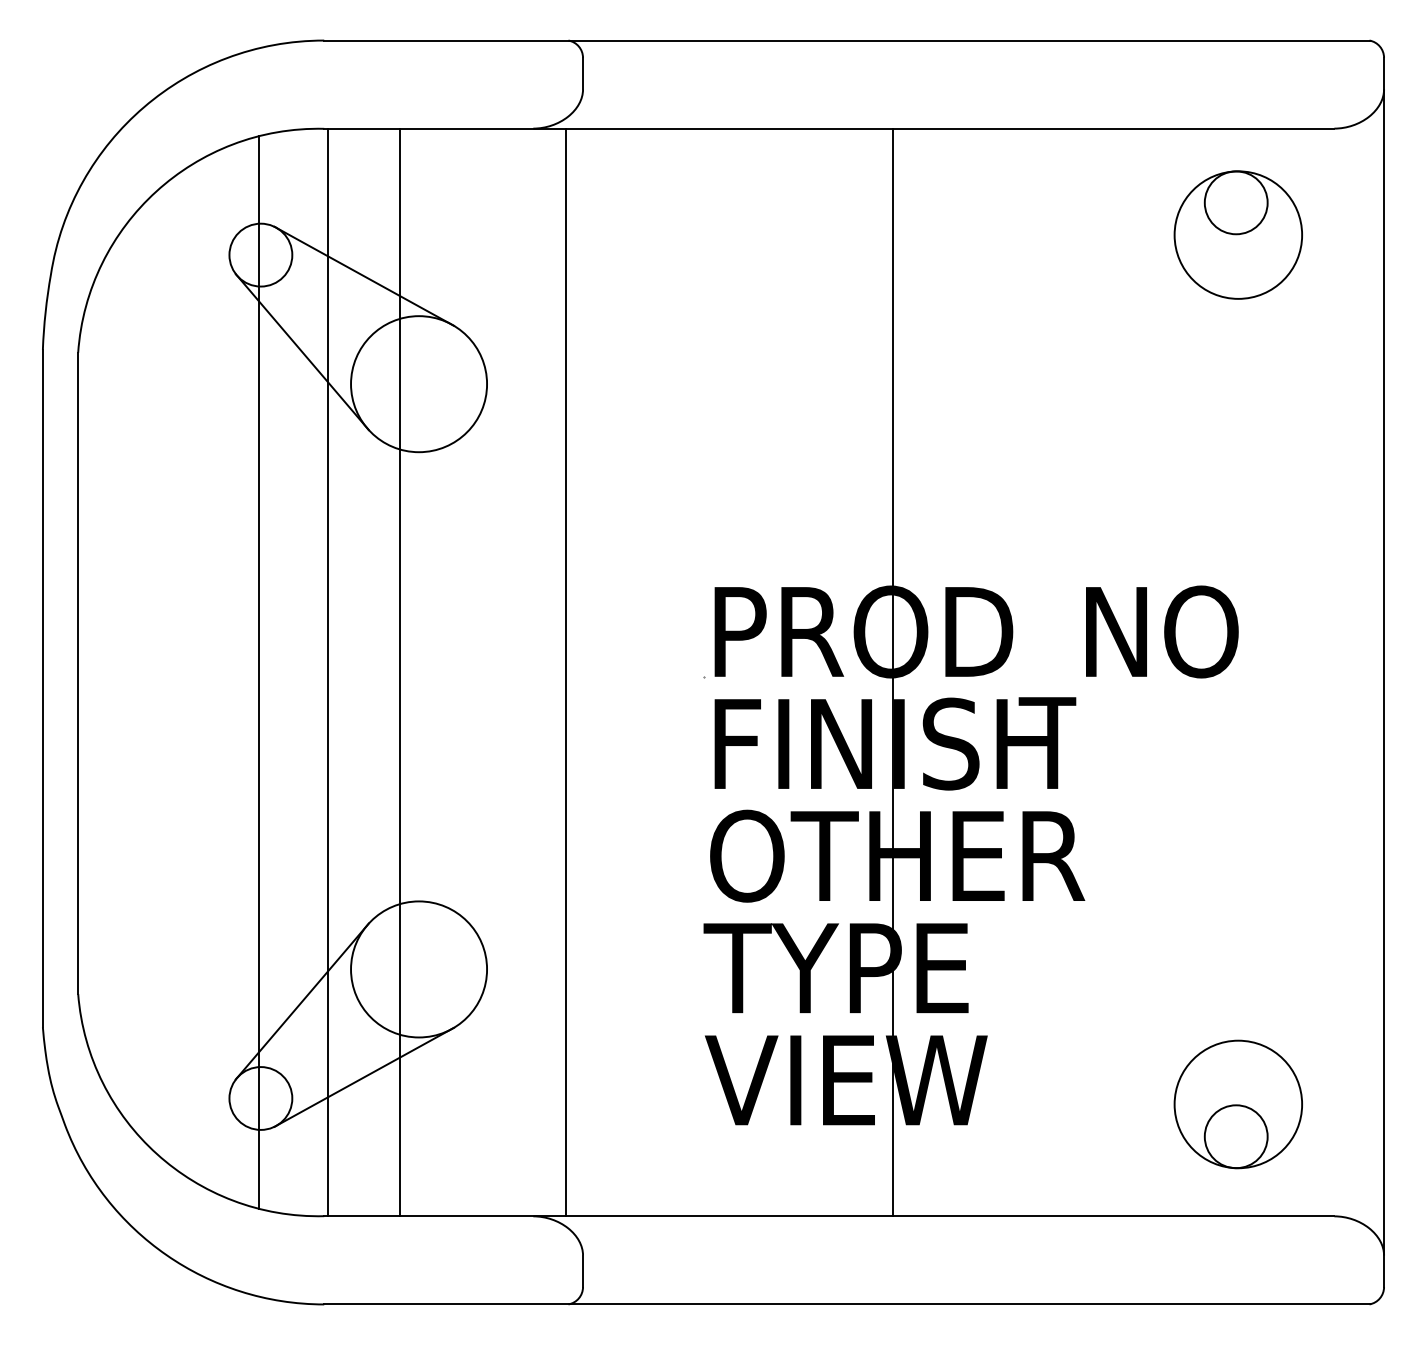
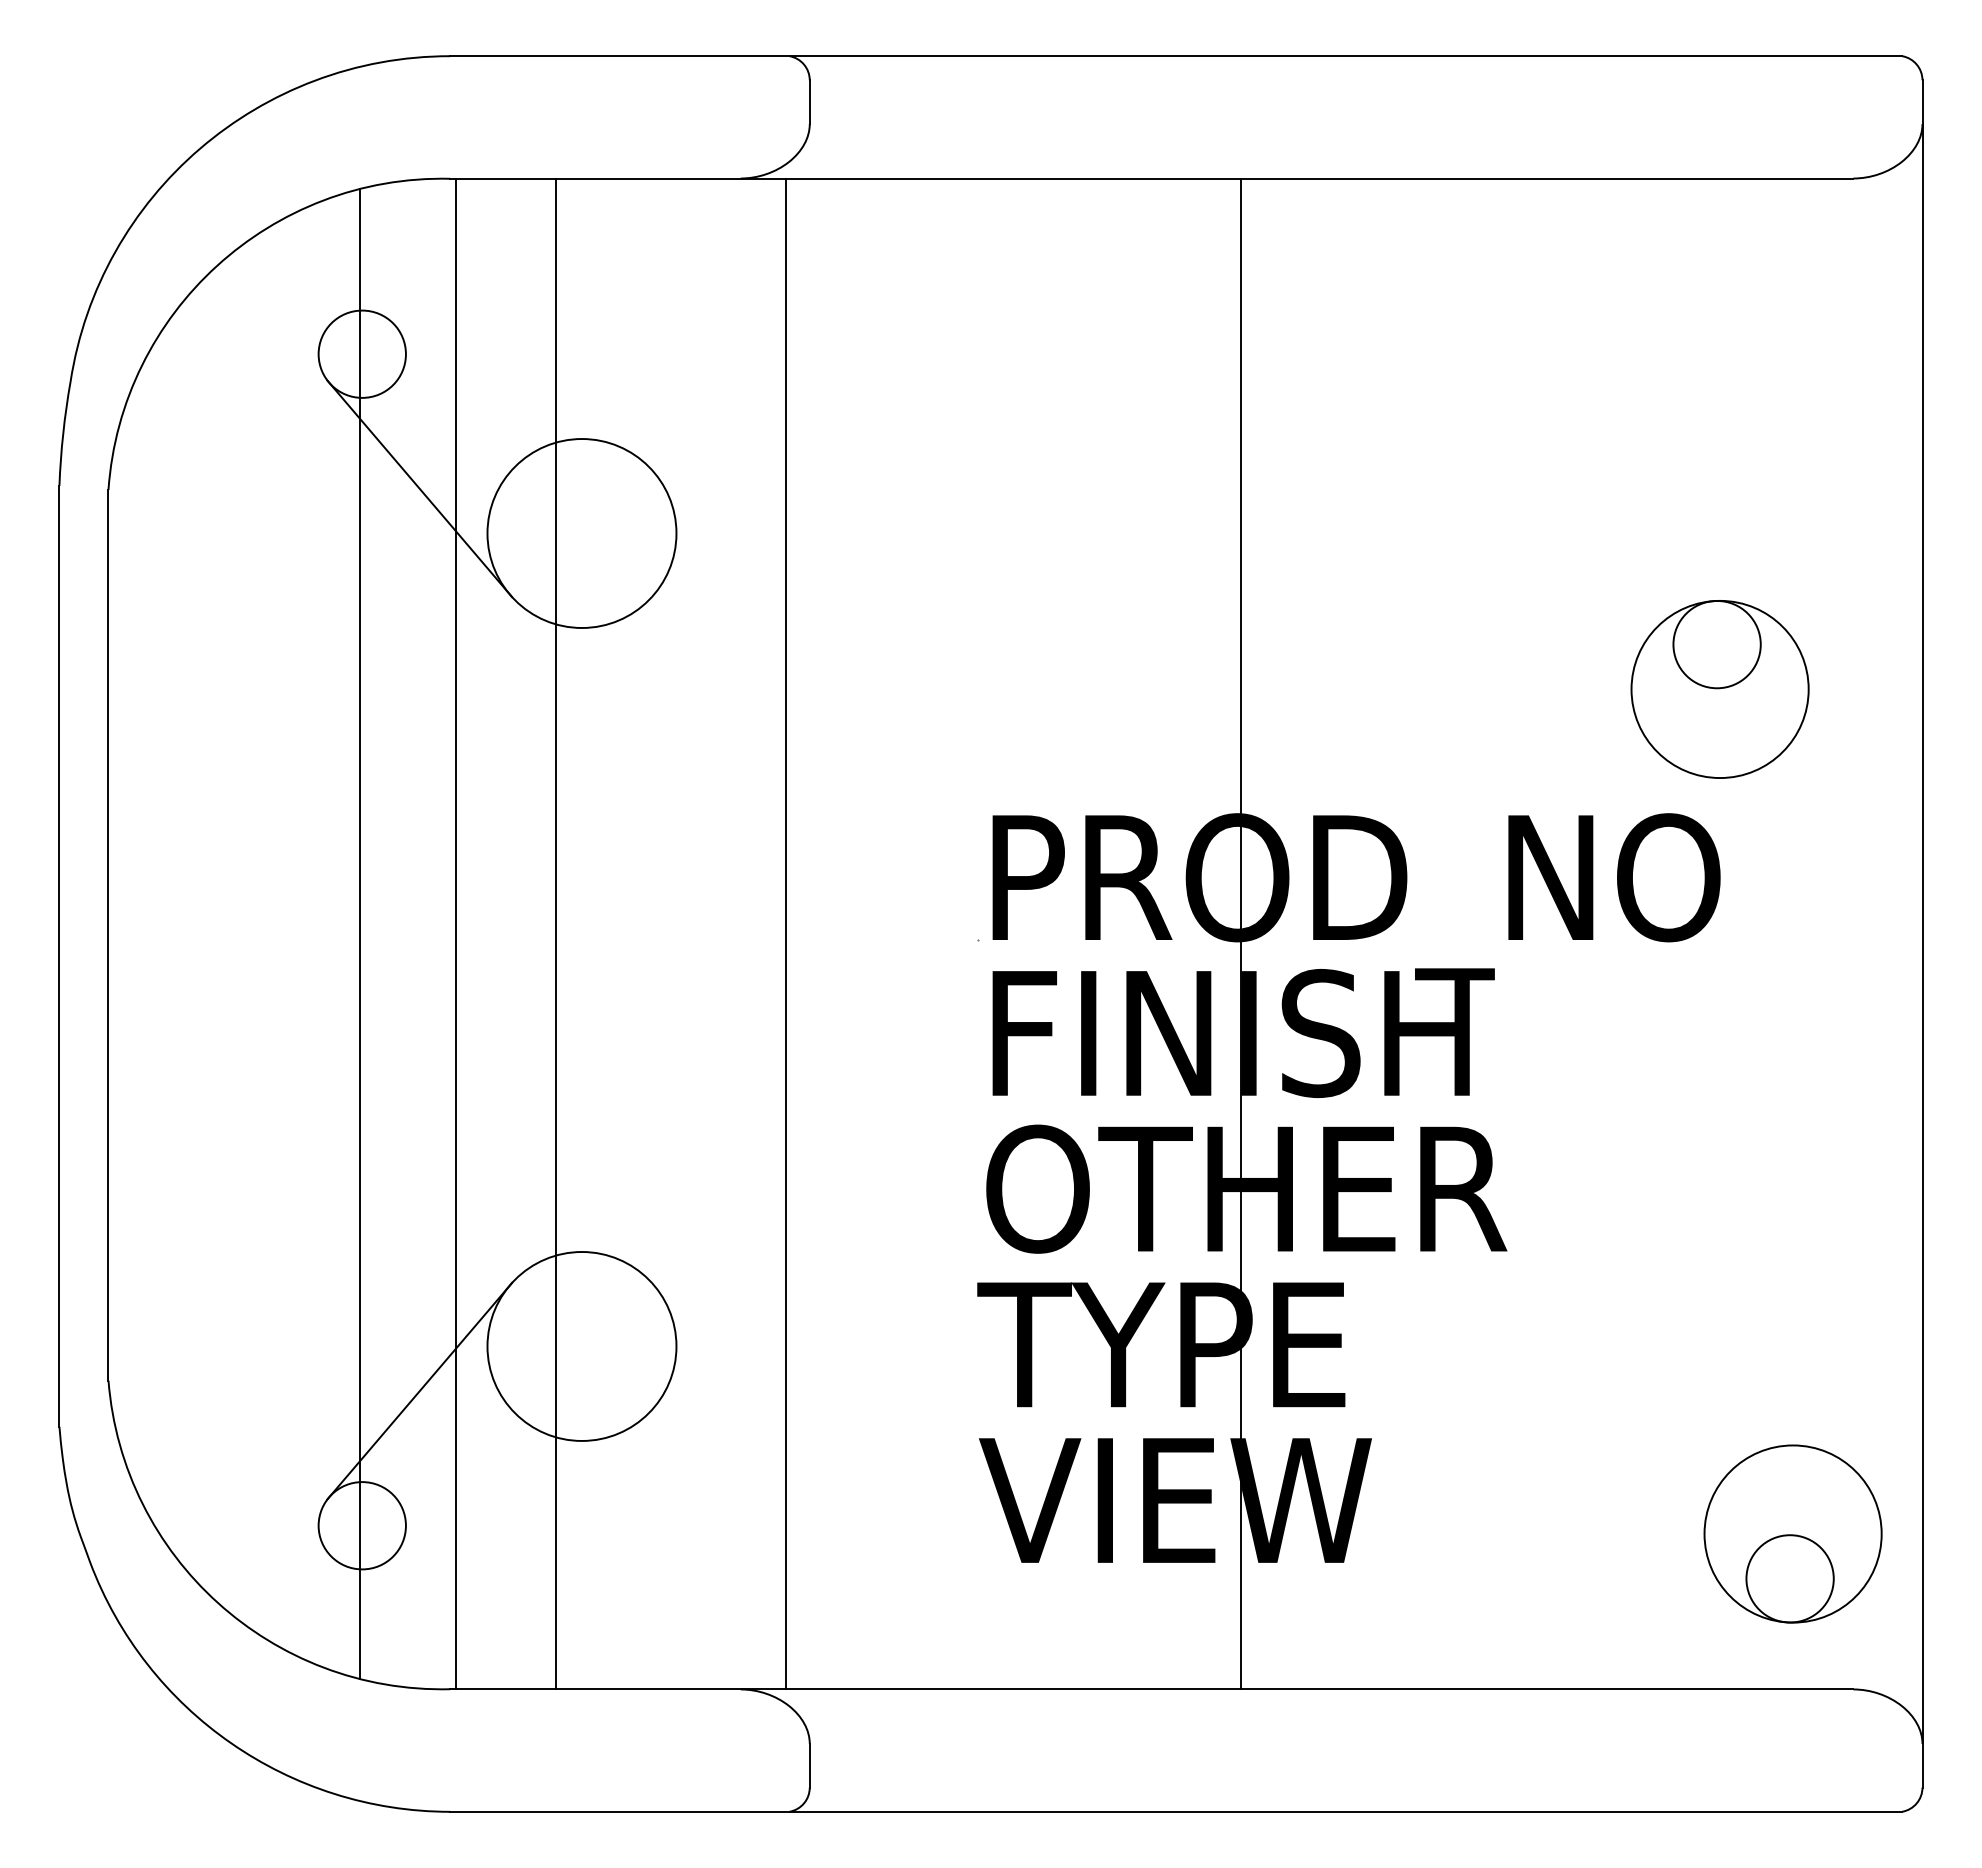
part: (1237, 235) -> (1719, 689), moved
line: (363, 276) -> (505, 383), removed
line: (363, 1077) -> (505, 1496), removed
part: (1237, 1104) -> (1792, 1533), moved

